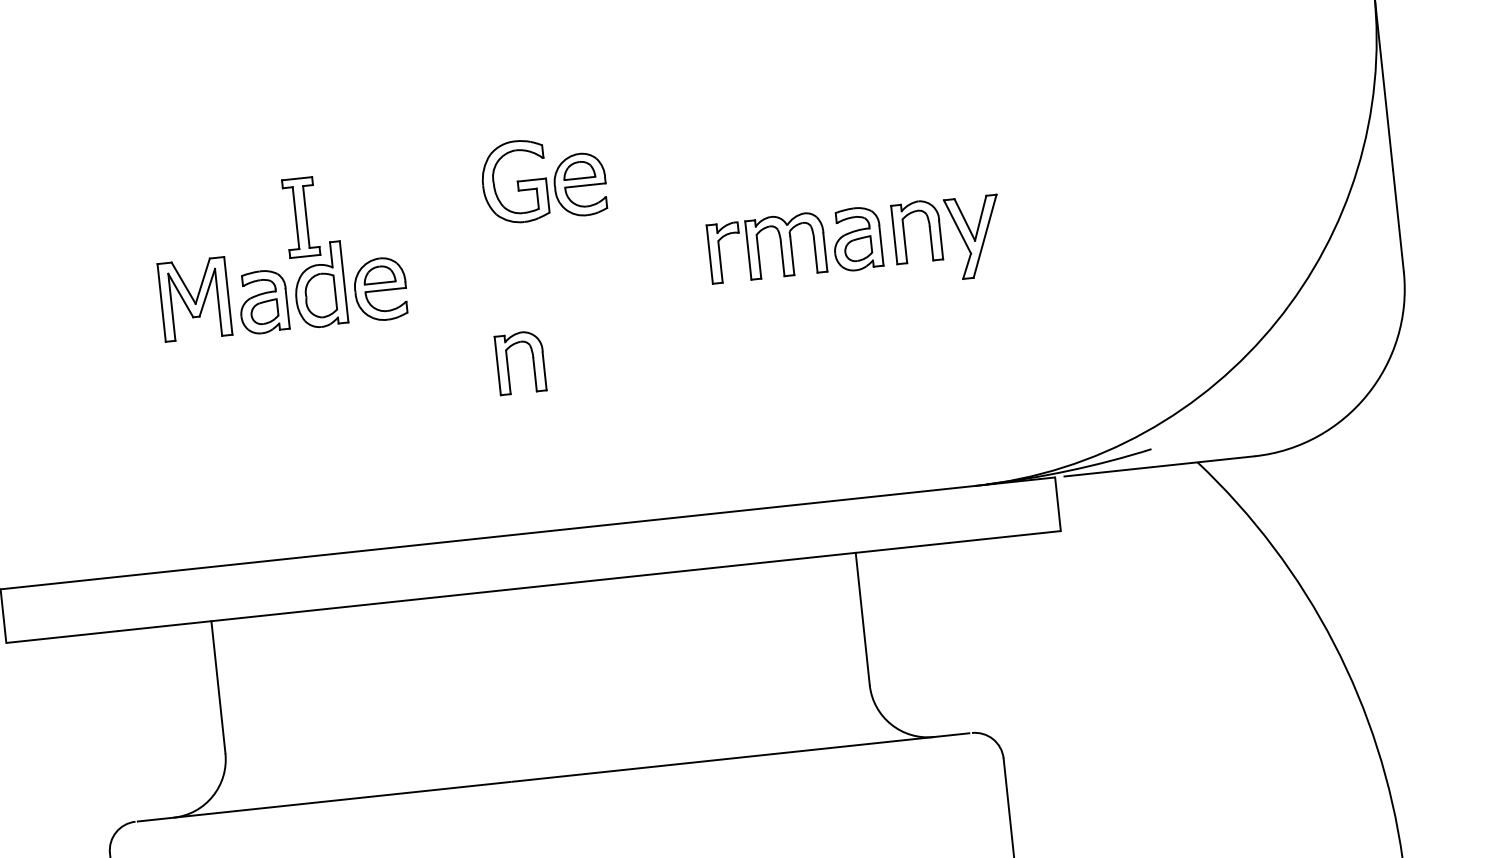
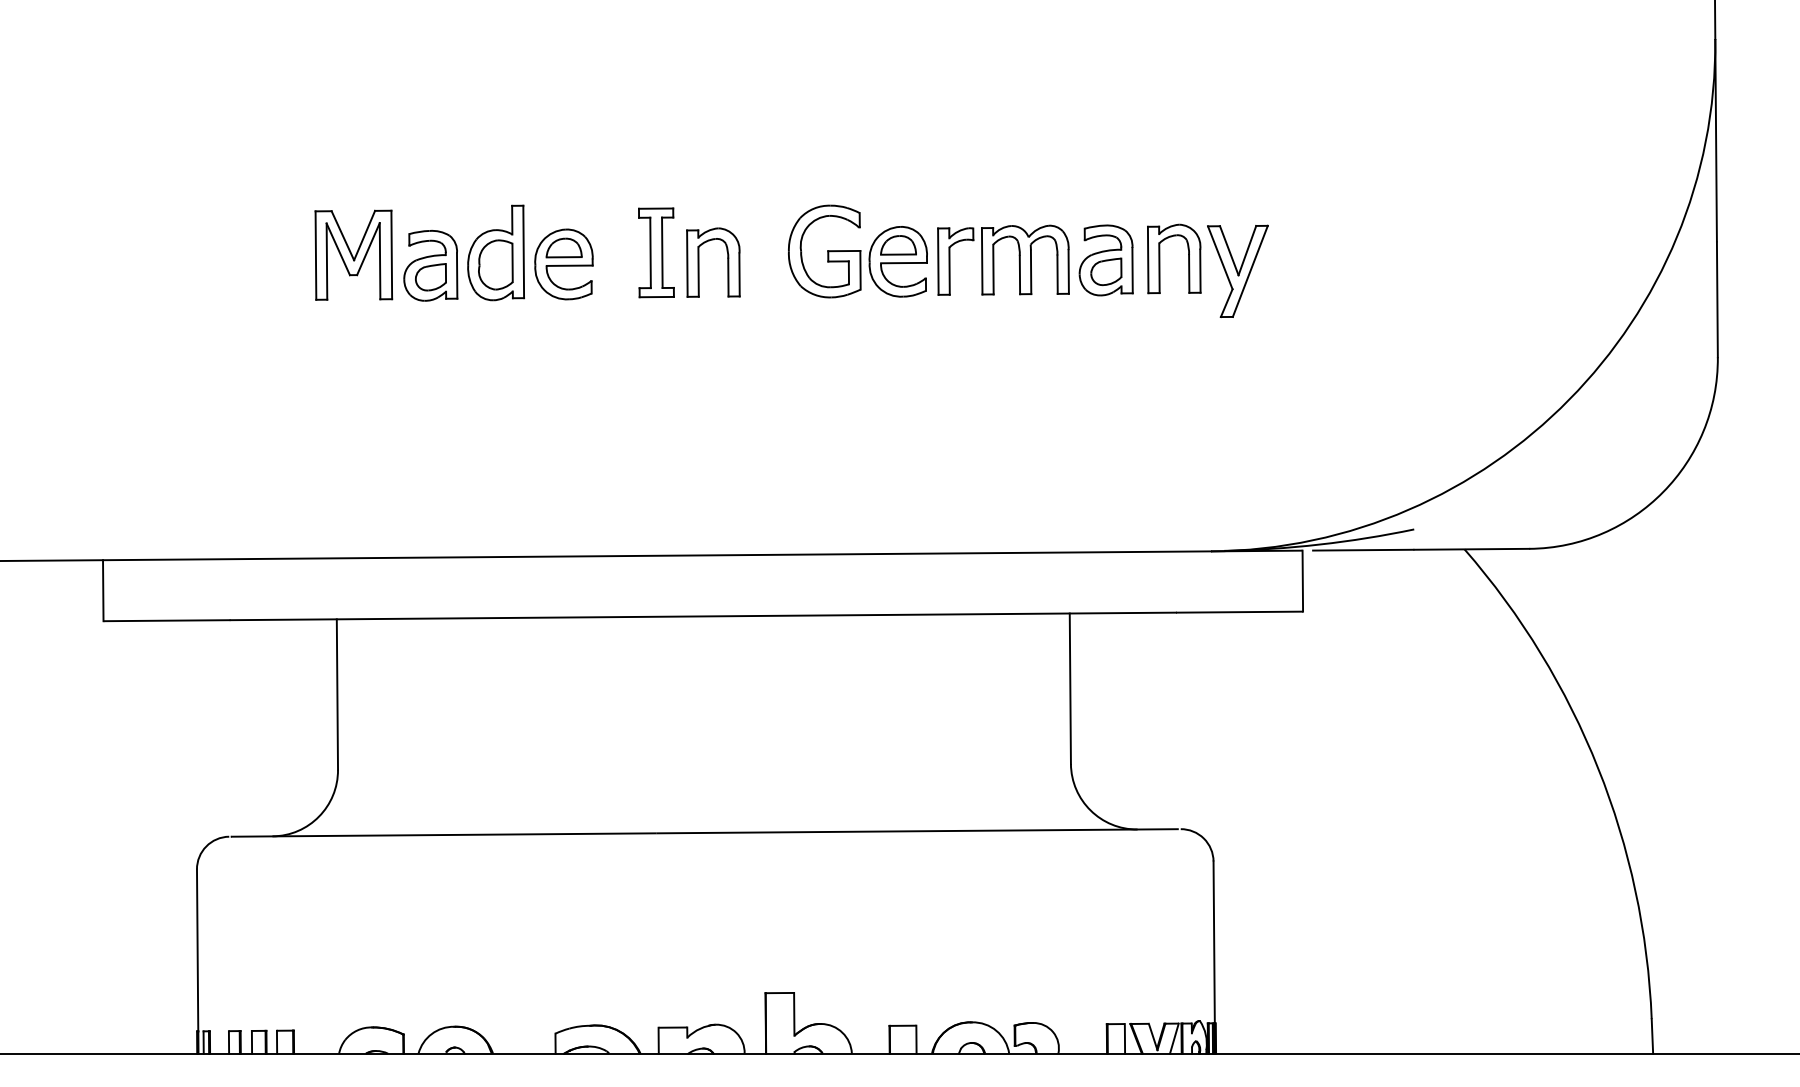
part: (543, 179) -> (857, 251), moved
part: (301, 217) -> (656, 252), moved
part: (508, 363) -> (699, 262), moved

